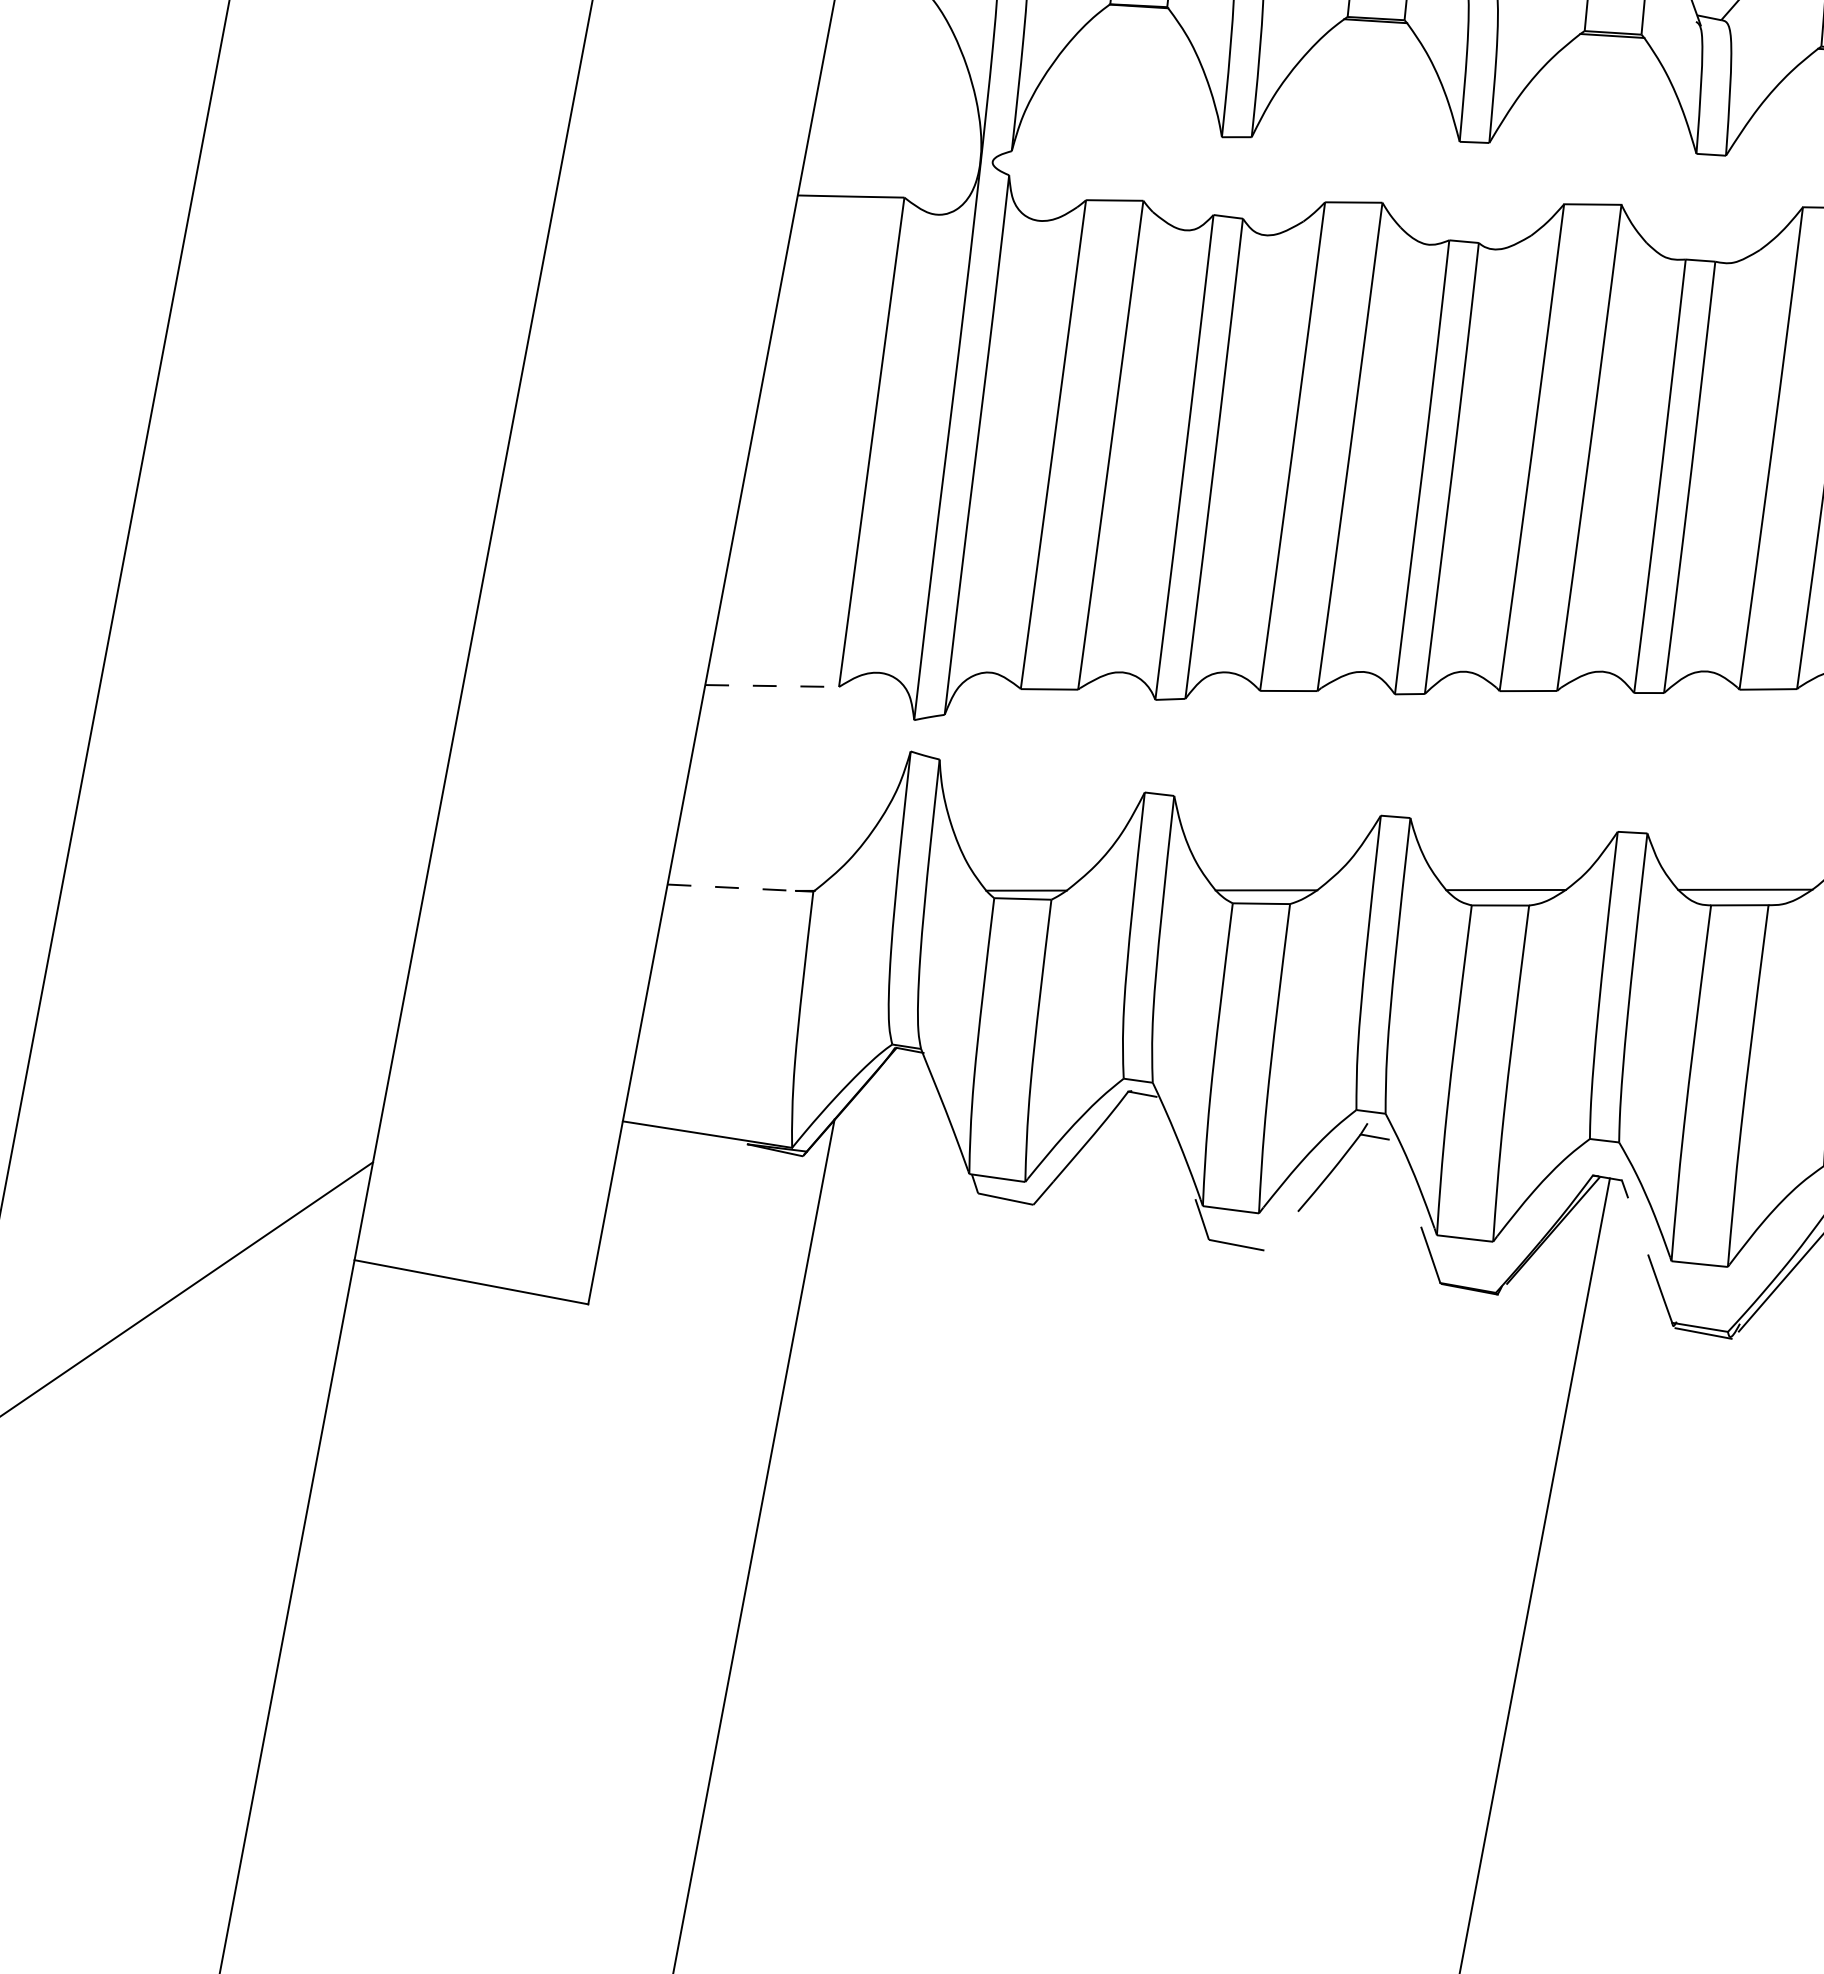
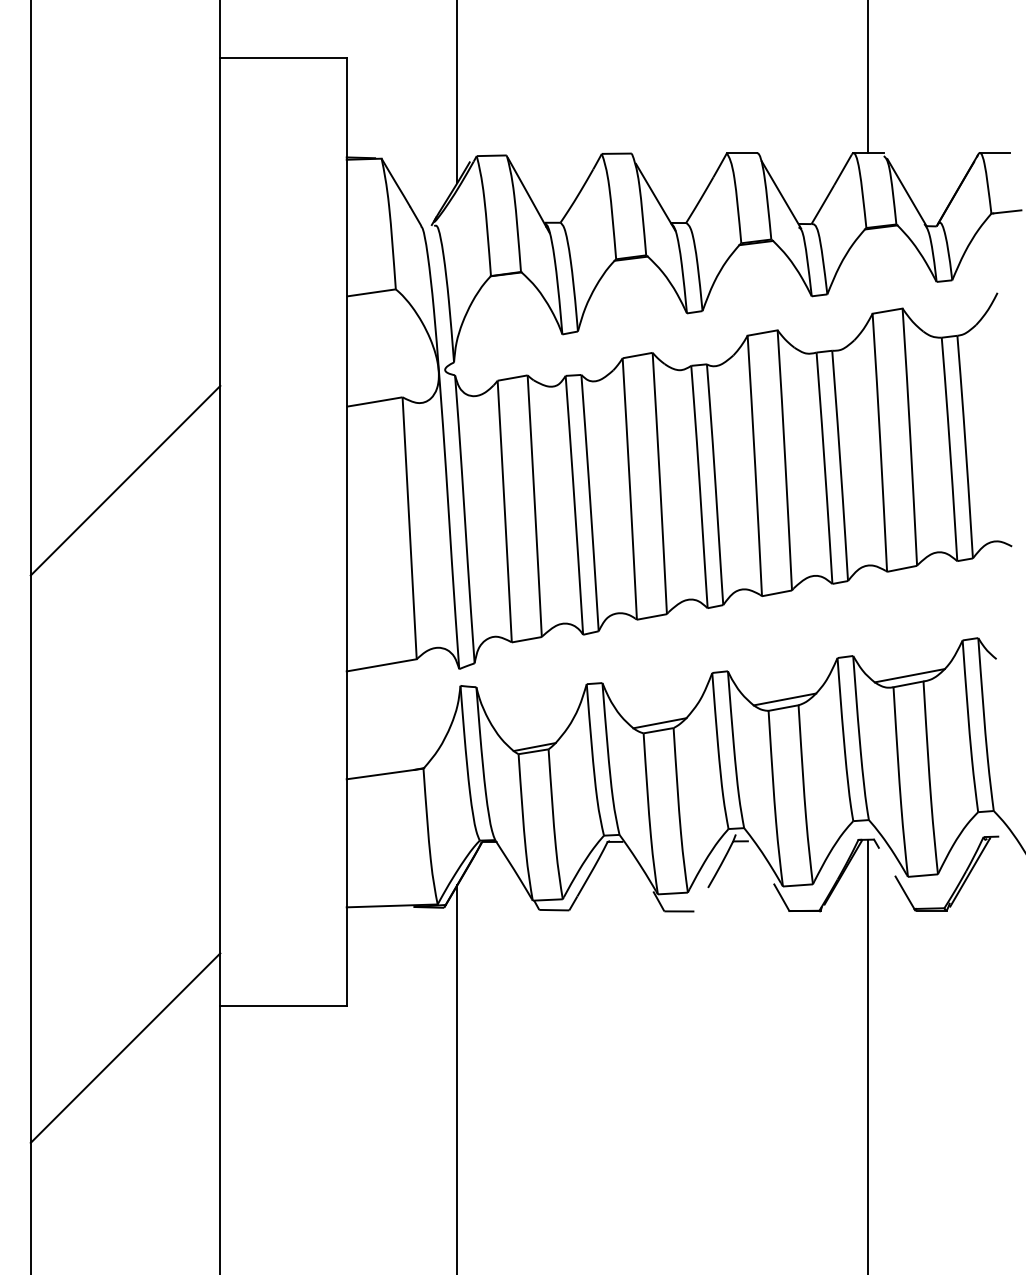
line: (362, 254) -> (125, 480), added
line: (771, 686) -> (381, 665), dashed -> solid
line: (733, 887) -> (381, 774), dashed -> solid

